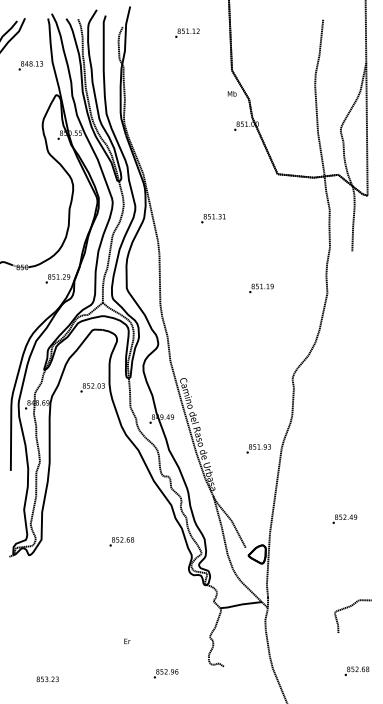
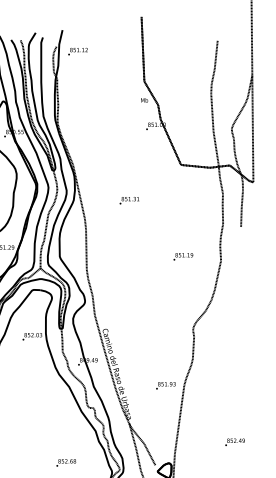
text: (187, 32) -> (78, 51), moved
text: (261, 288) -> (183, 256), moved
text: (121, 541) -> (65, 462), moved

